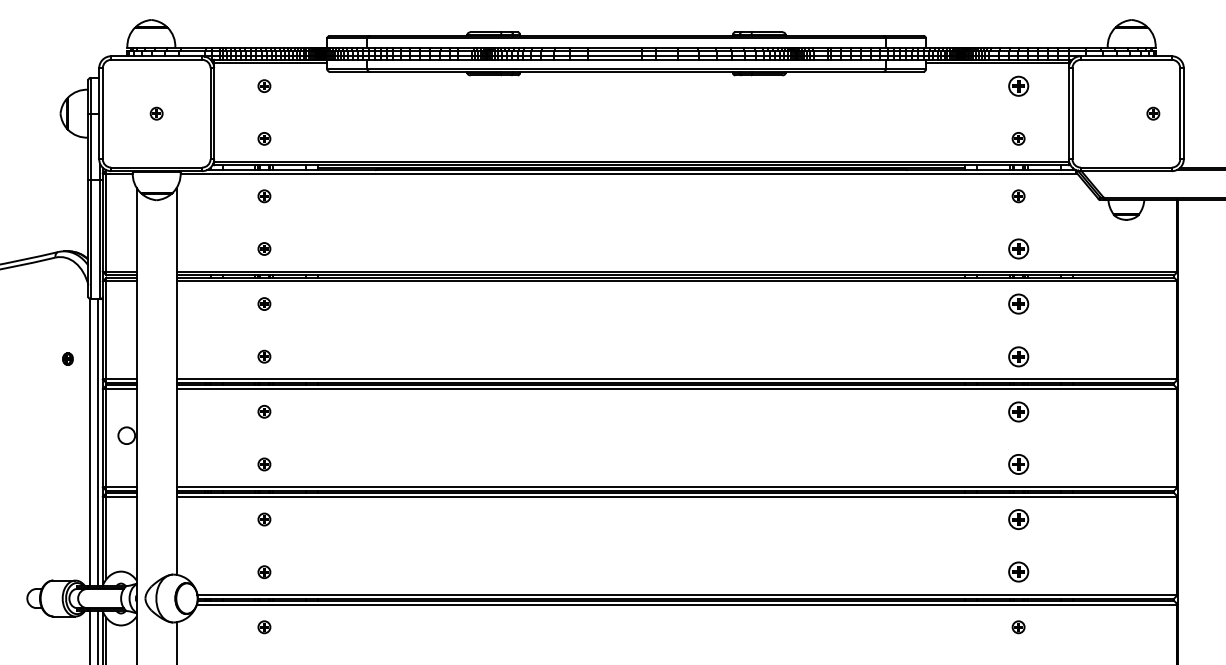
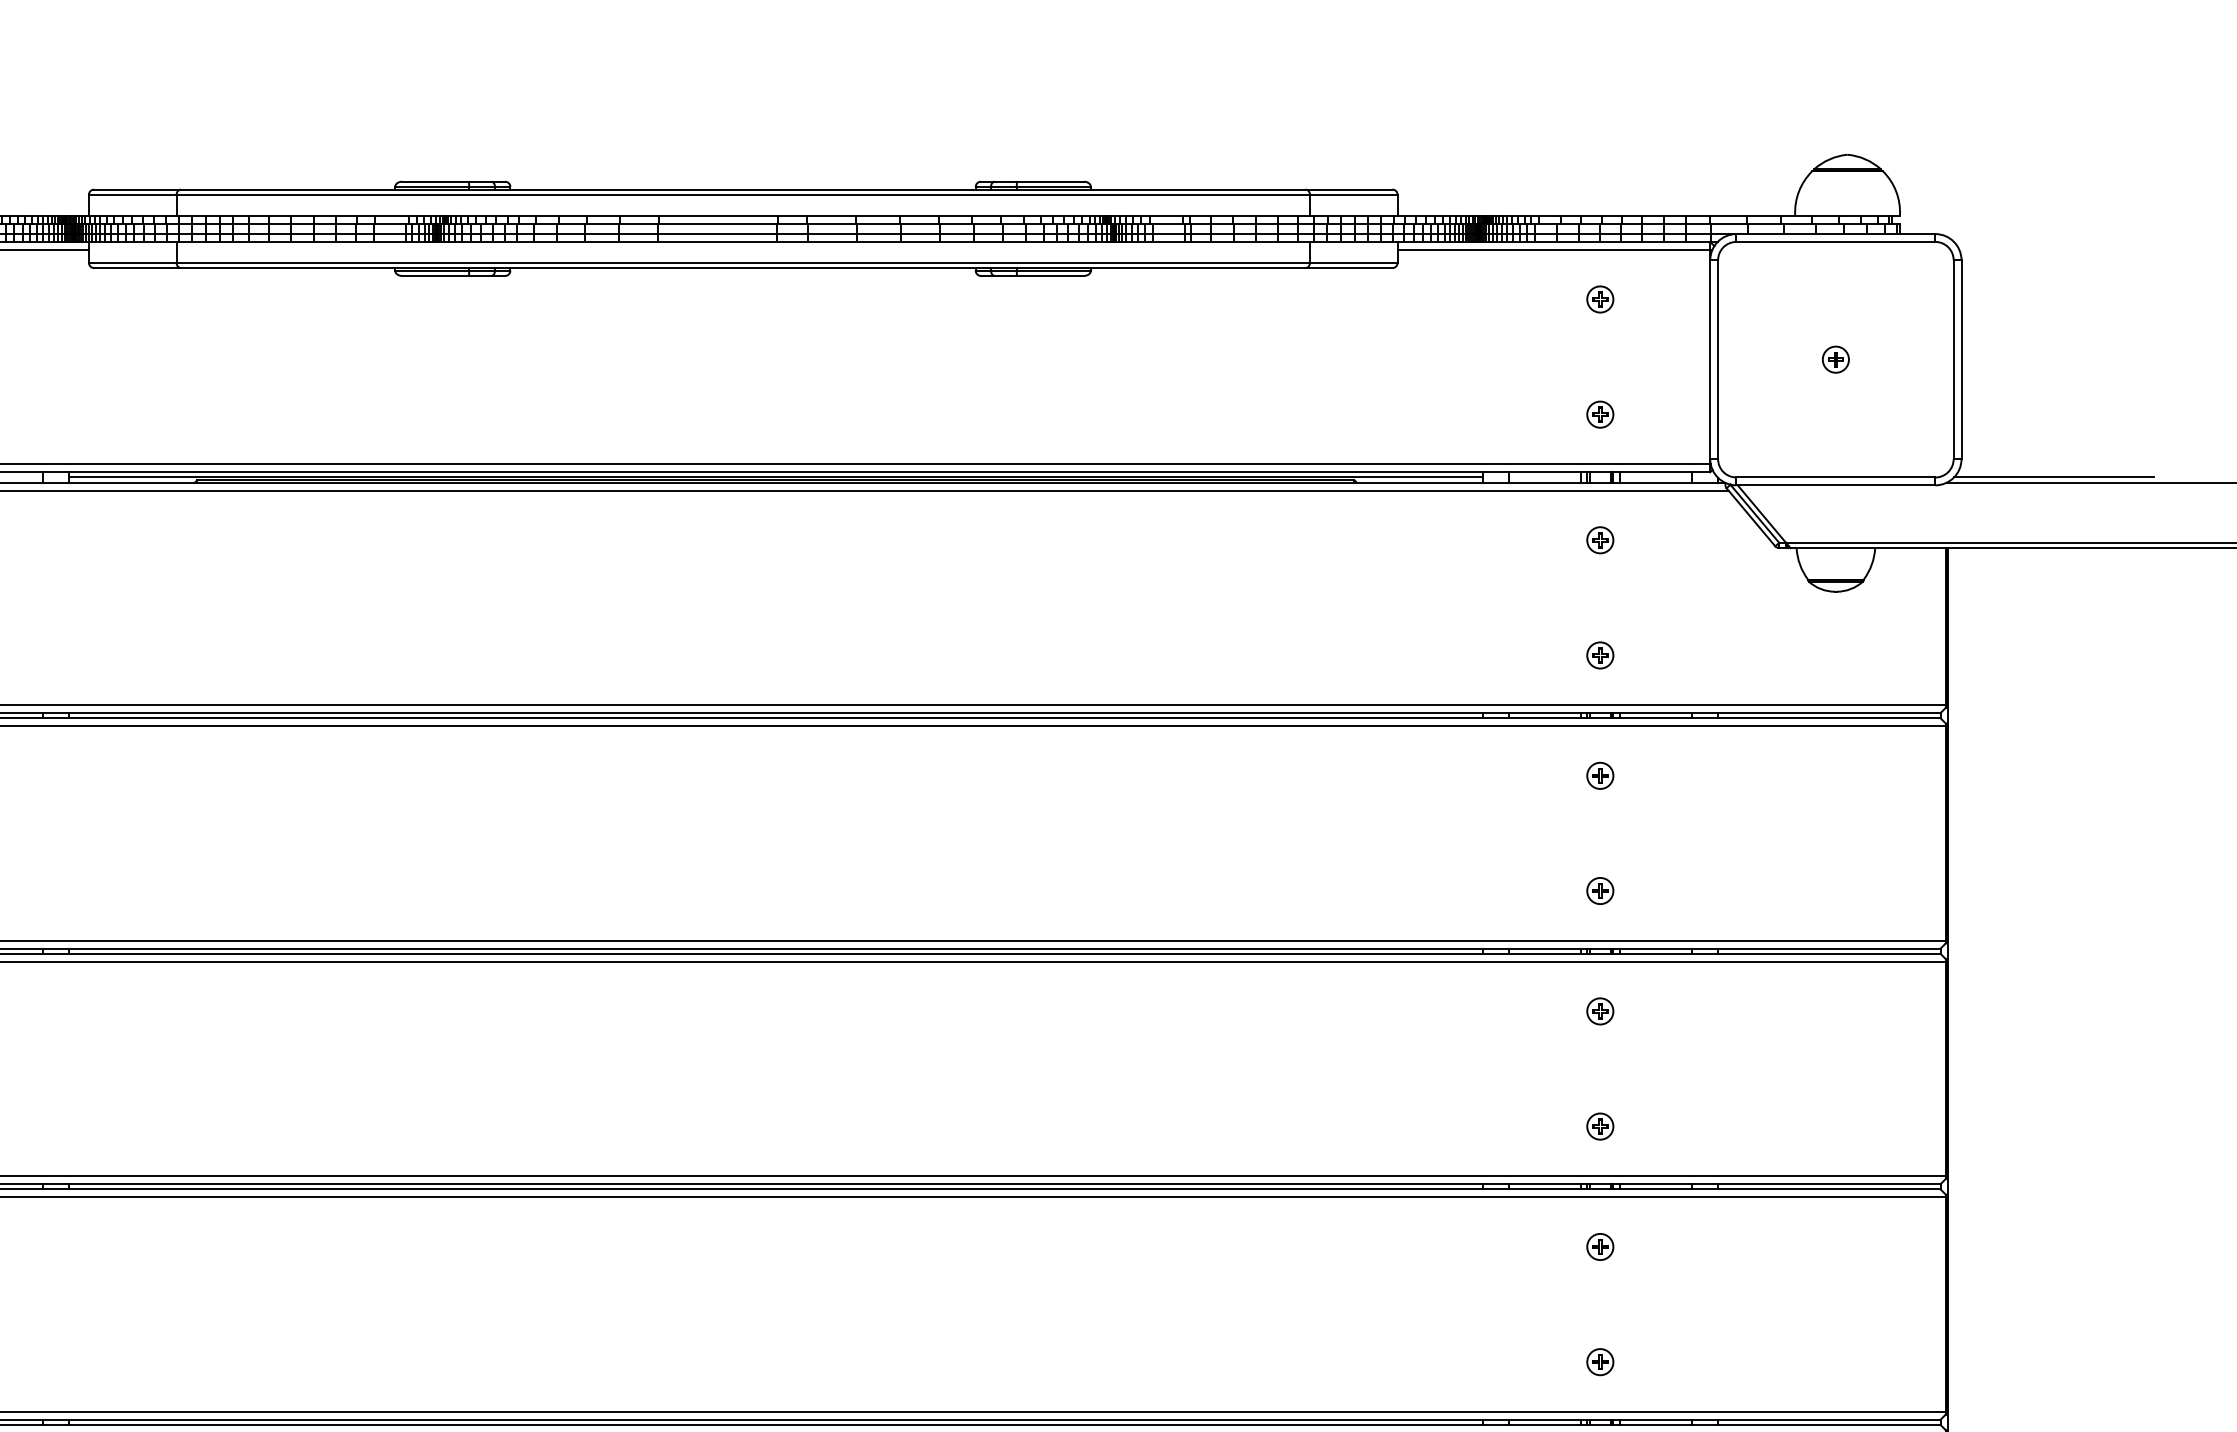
part: (1018, 85) -> (1600, 298), size x0.62
part: (1153, 113) -> (1836, 359), moved
part: (1018, 248) -> (1600, 654), size x0.62
part: (1018, 303) -> (1600, 774), size x0.62
part: (1018, 356) -> (1600, 890), size x0.62
part: (1018, 411) -> (1600, 1010), size x0.62
part: (1018, 464) -> (1600, 1126), size x0.62
part: (1018, 519) -> (1600, 1246), size x0.62
part: (1018, 572) -> (1600, 1362), size x0.62

